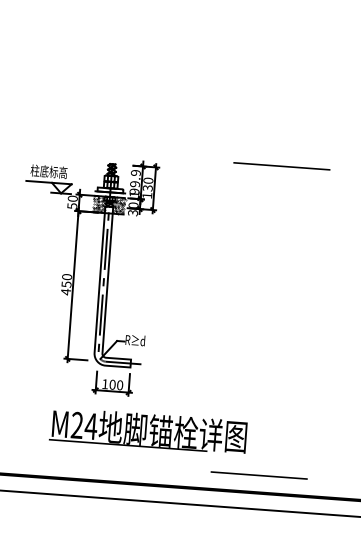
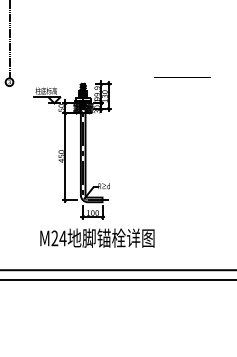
text: (149, 429) -> (97, 237), moved
line: (259, 474) -> (182, 259), removed

